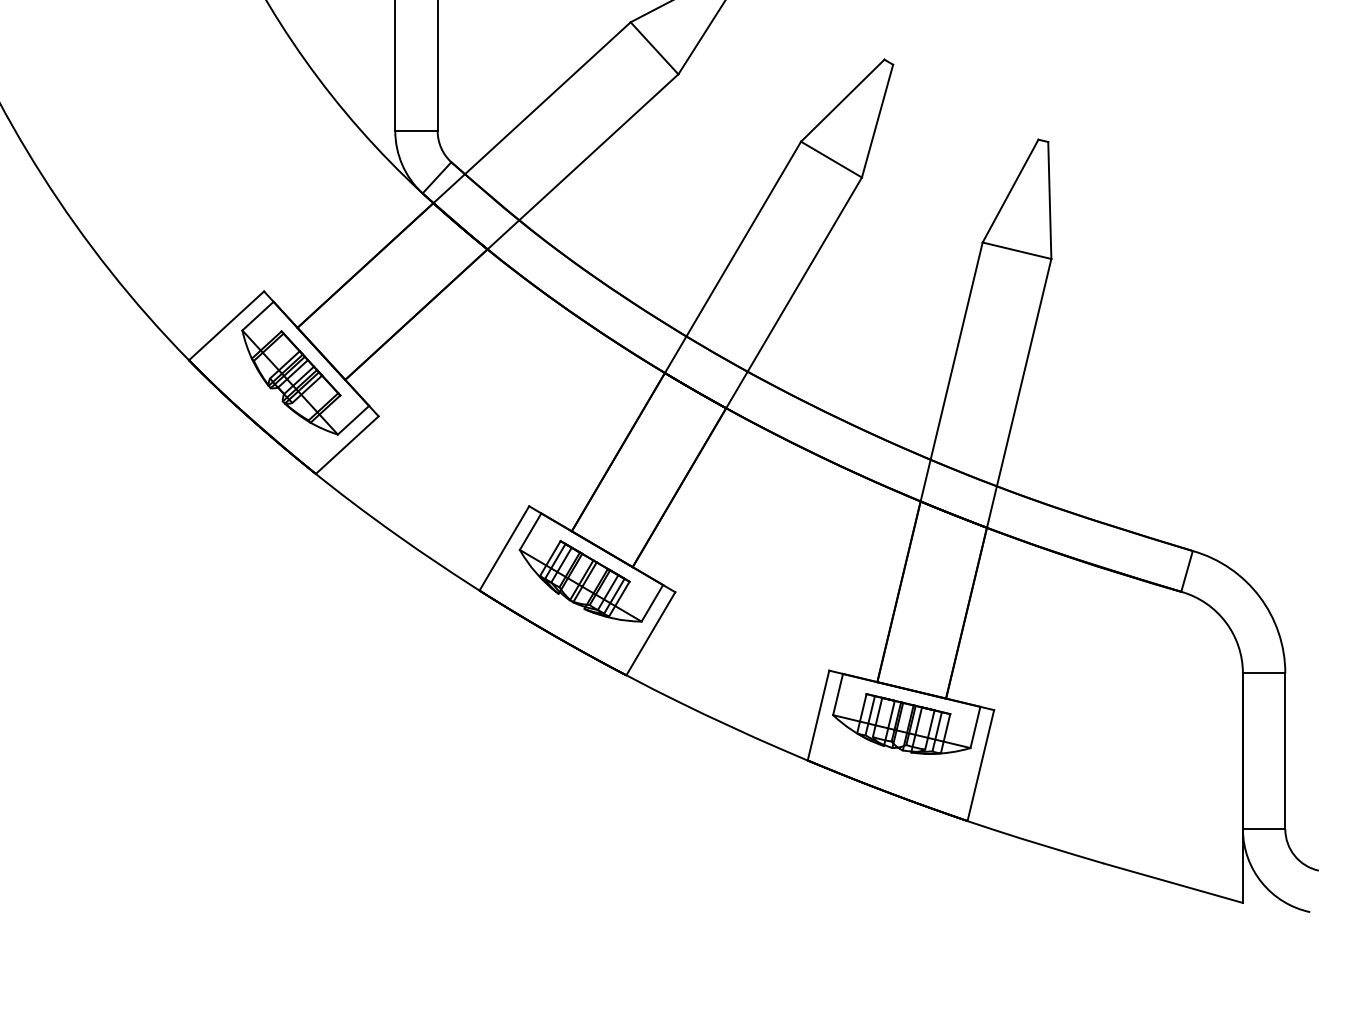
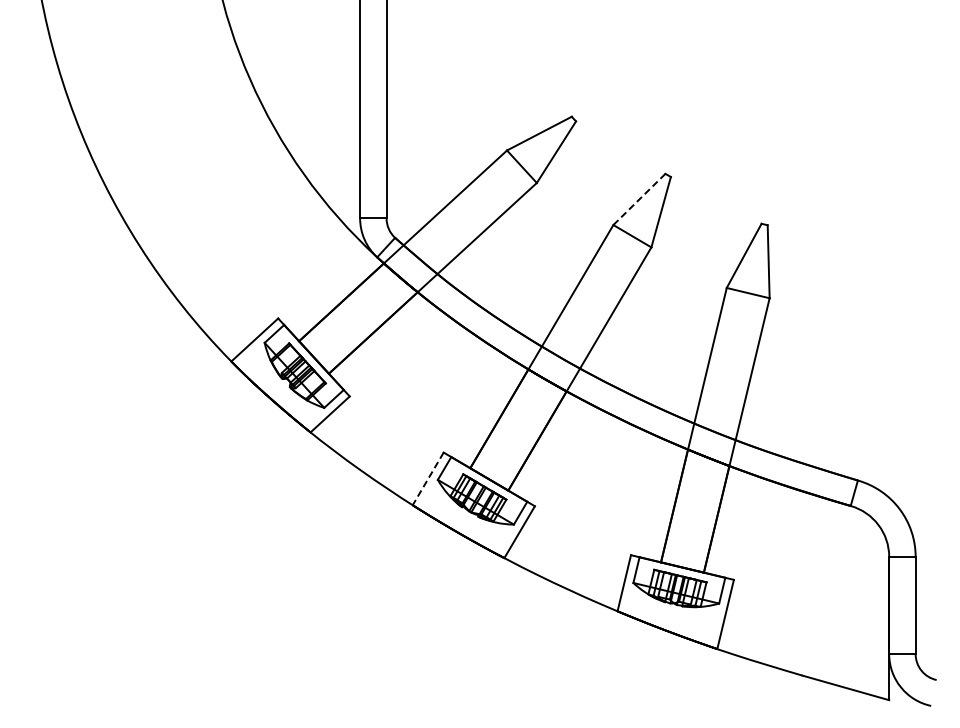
line: (842, 100) -> (639, 199), solid -> dashed
line: (504, 547) -> (428, 478), solid -> dashed

